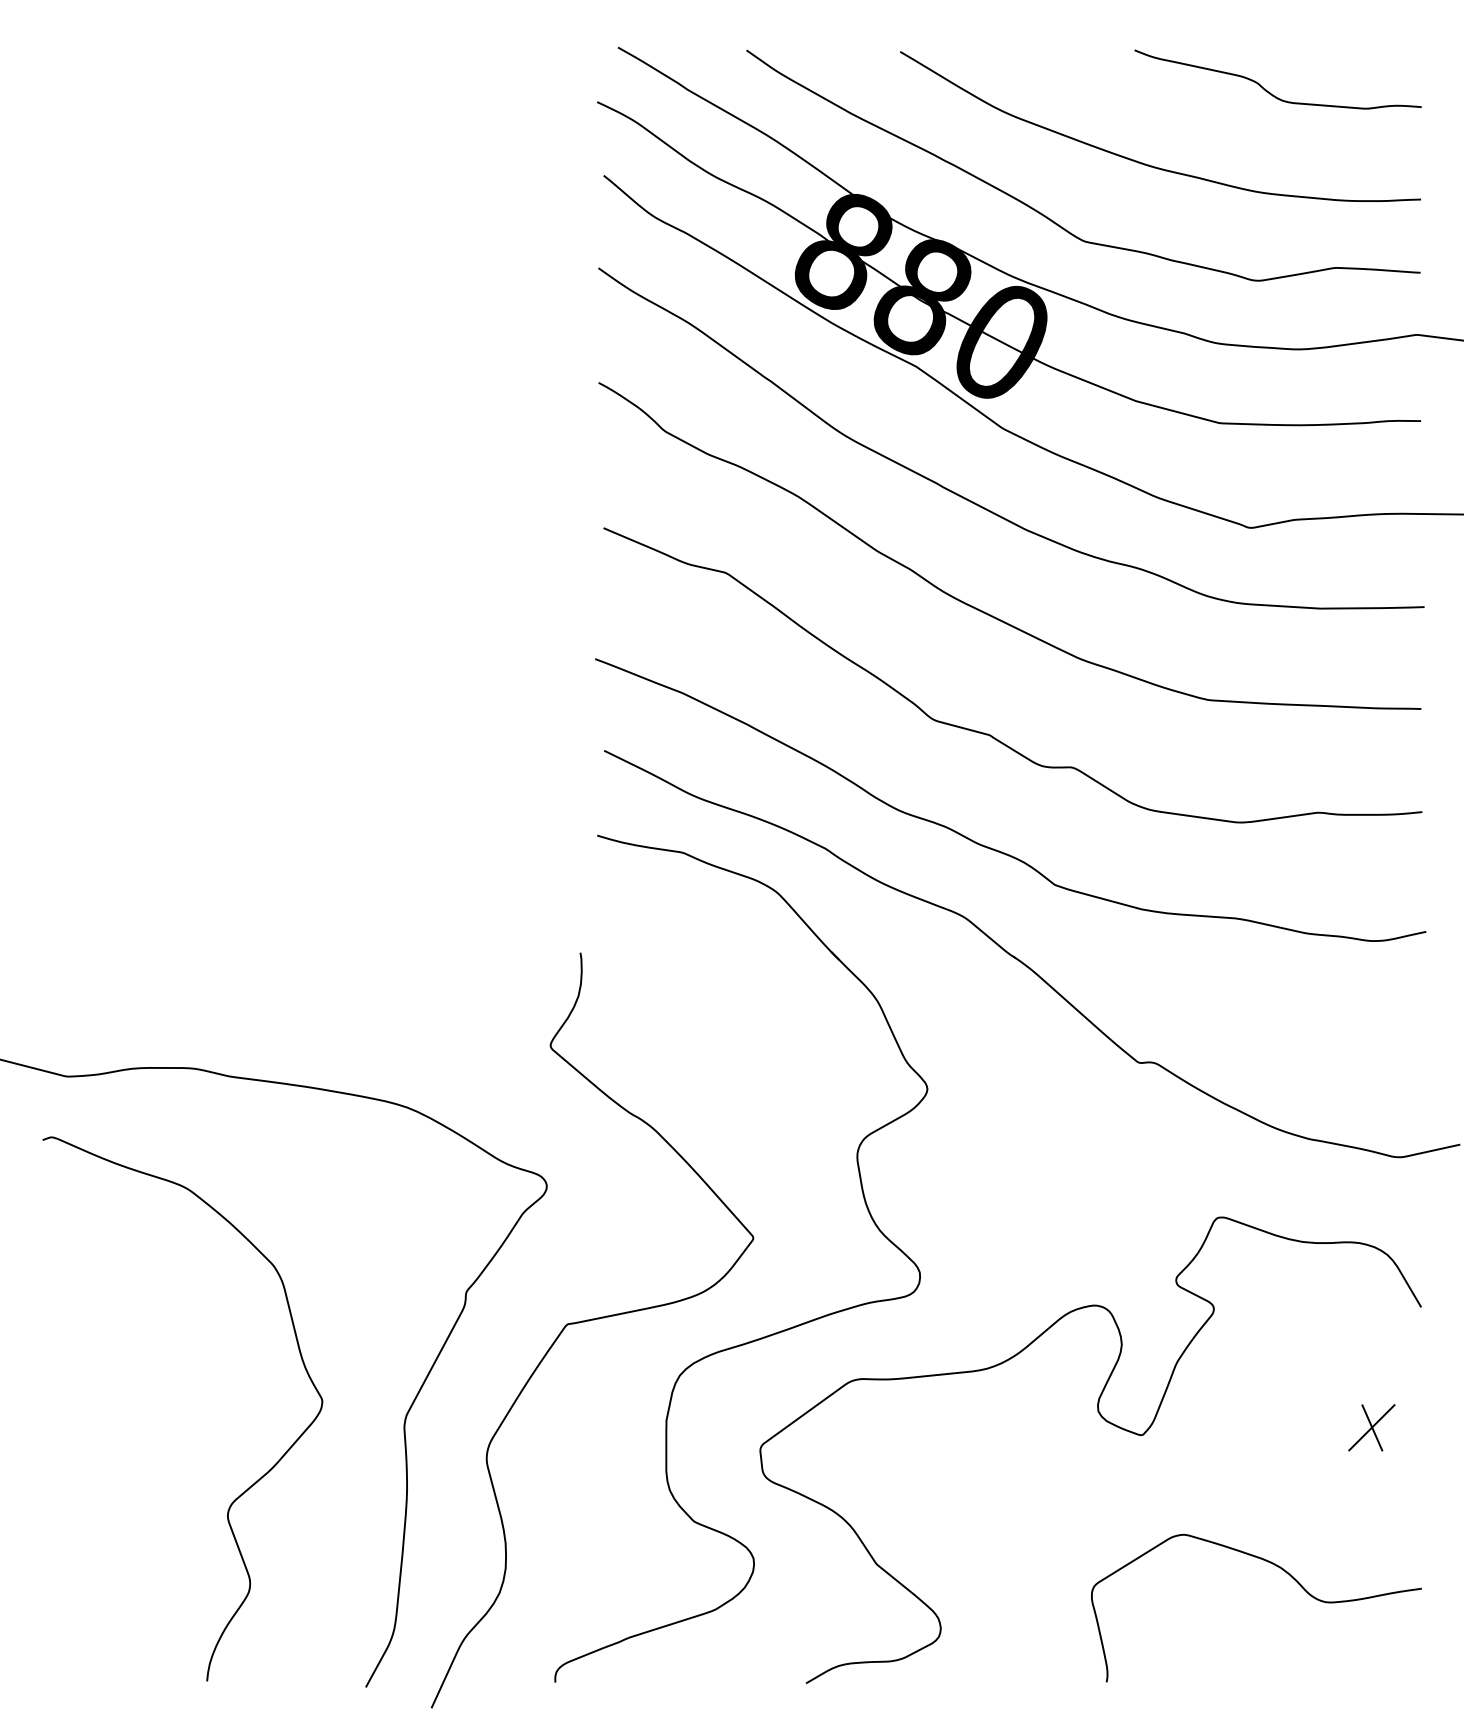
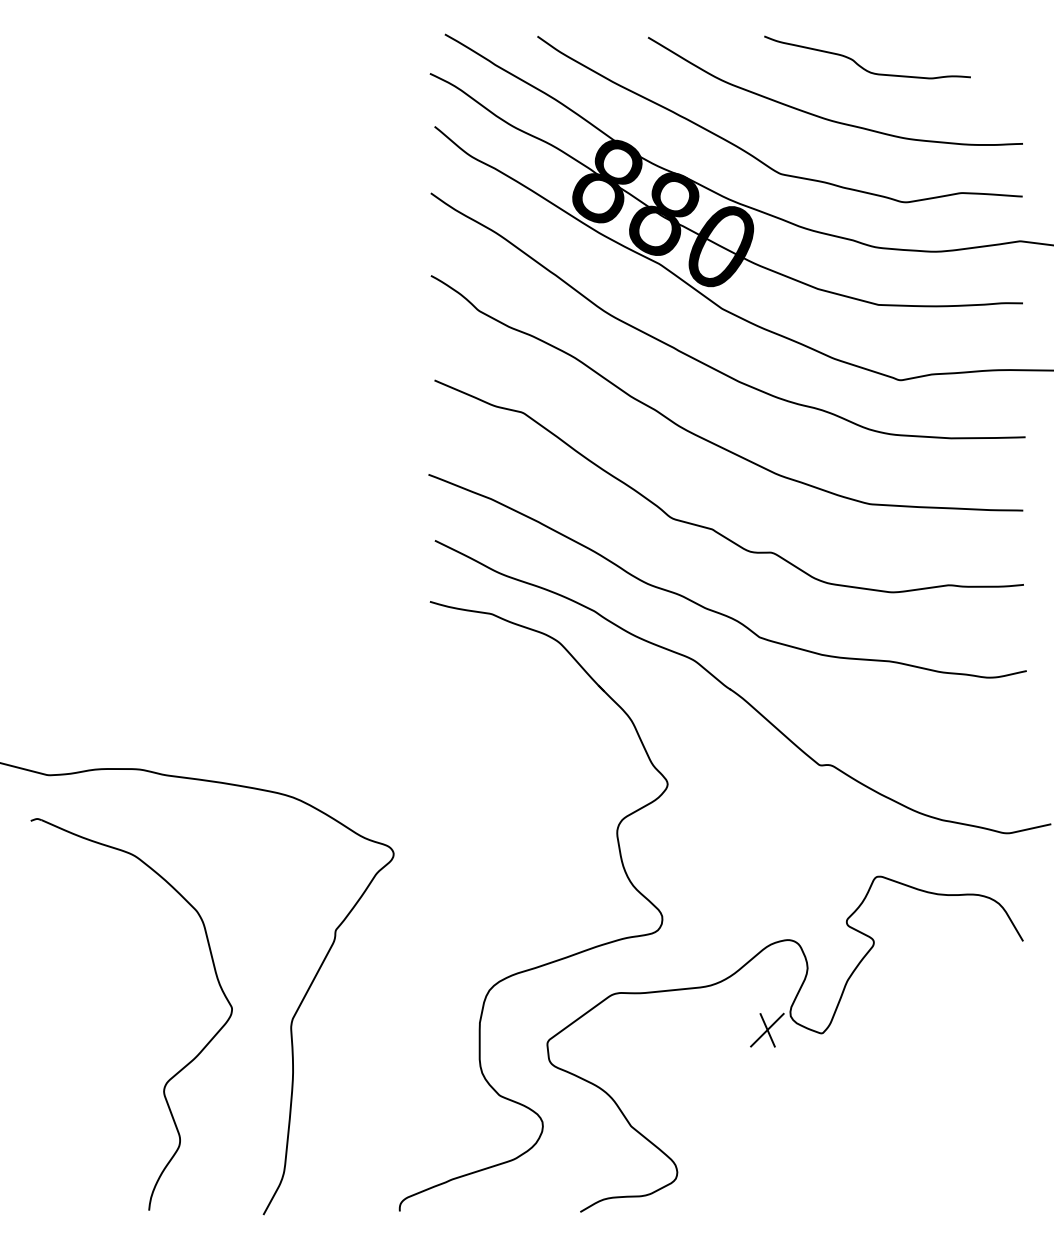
curve: (1269, 91) -> (861, 66), moved
curve: (589, 1321) -> (424, 951), removed
part: (1371, 1427) -> (767, 1030), moved
curve: (1282, 1570) -> (923, 1130), removed

